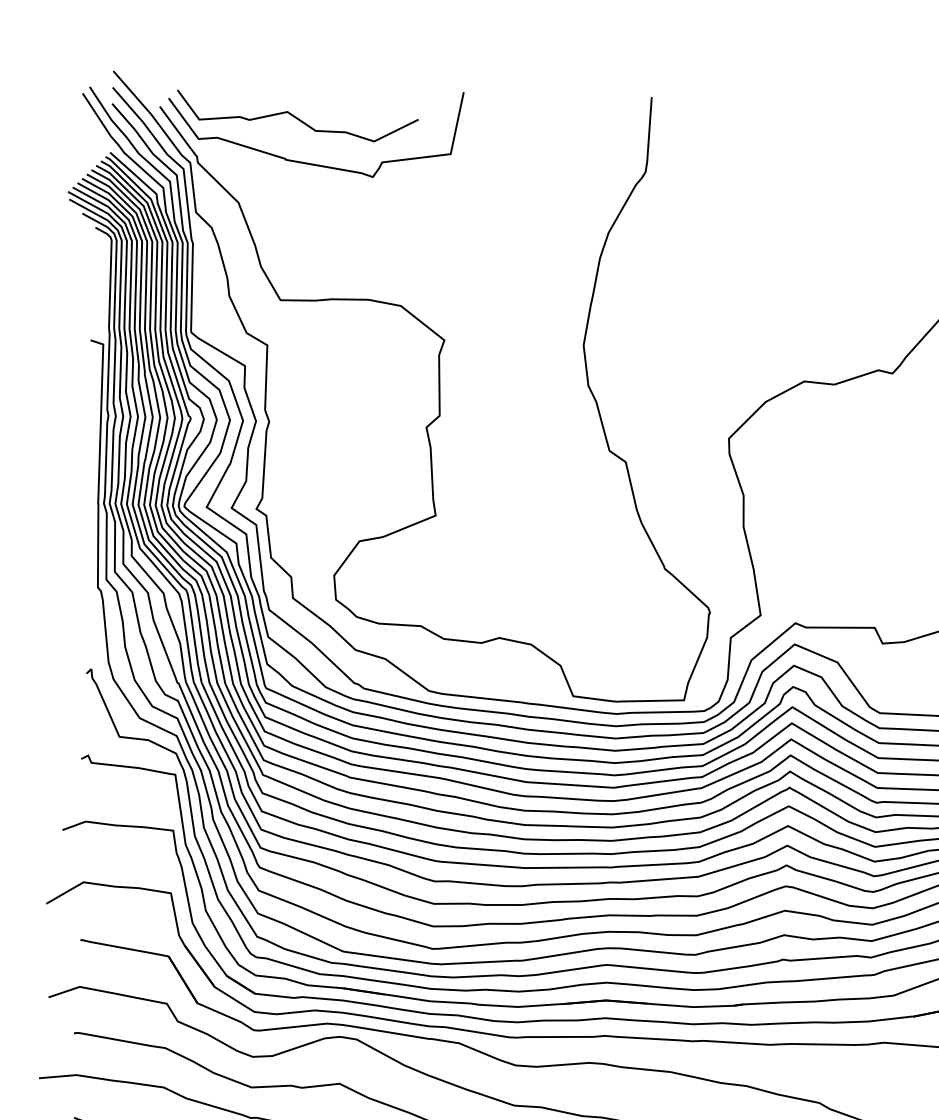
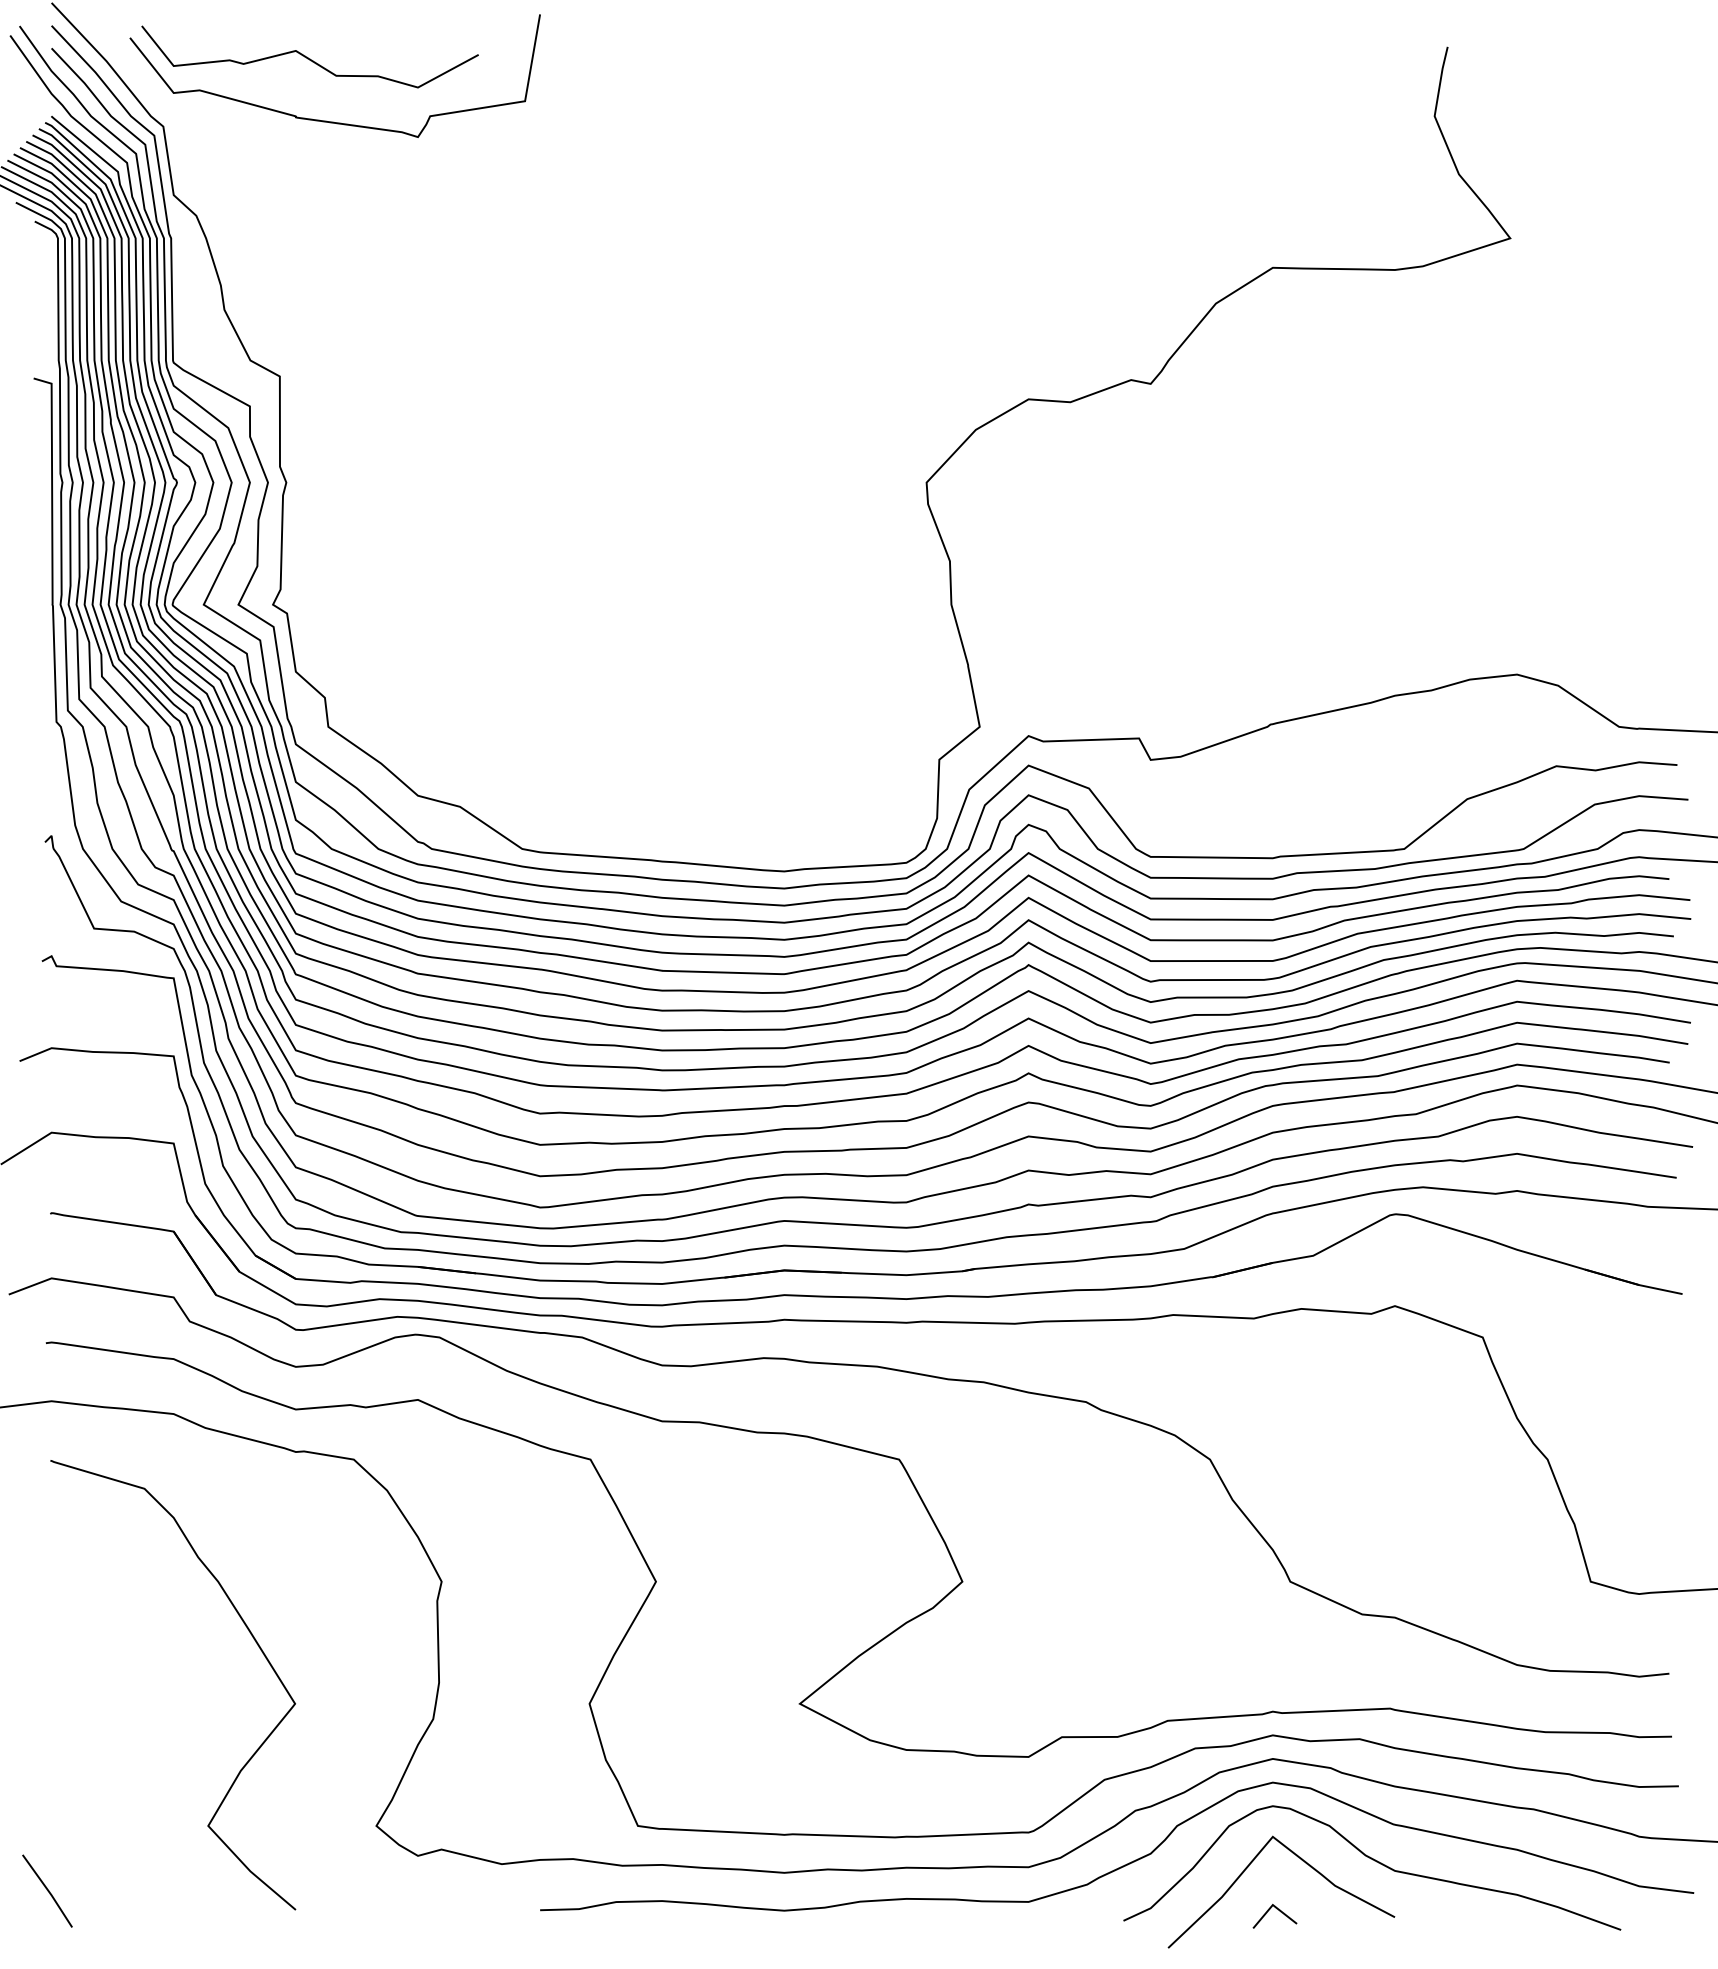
curve: (438, 392) -> (520, 433), removed

